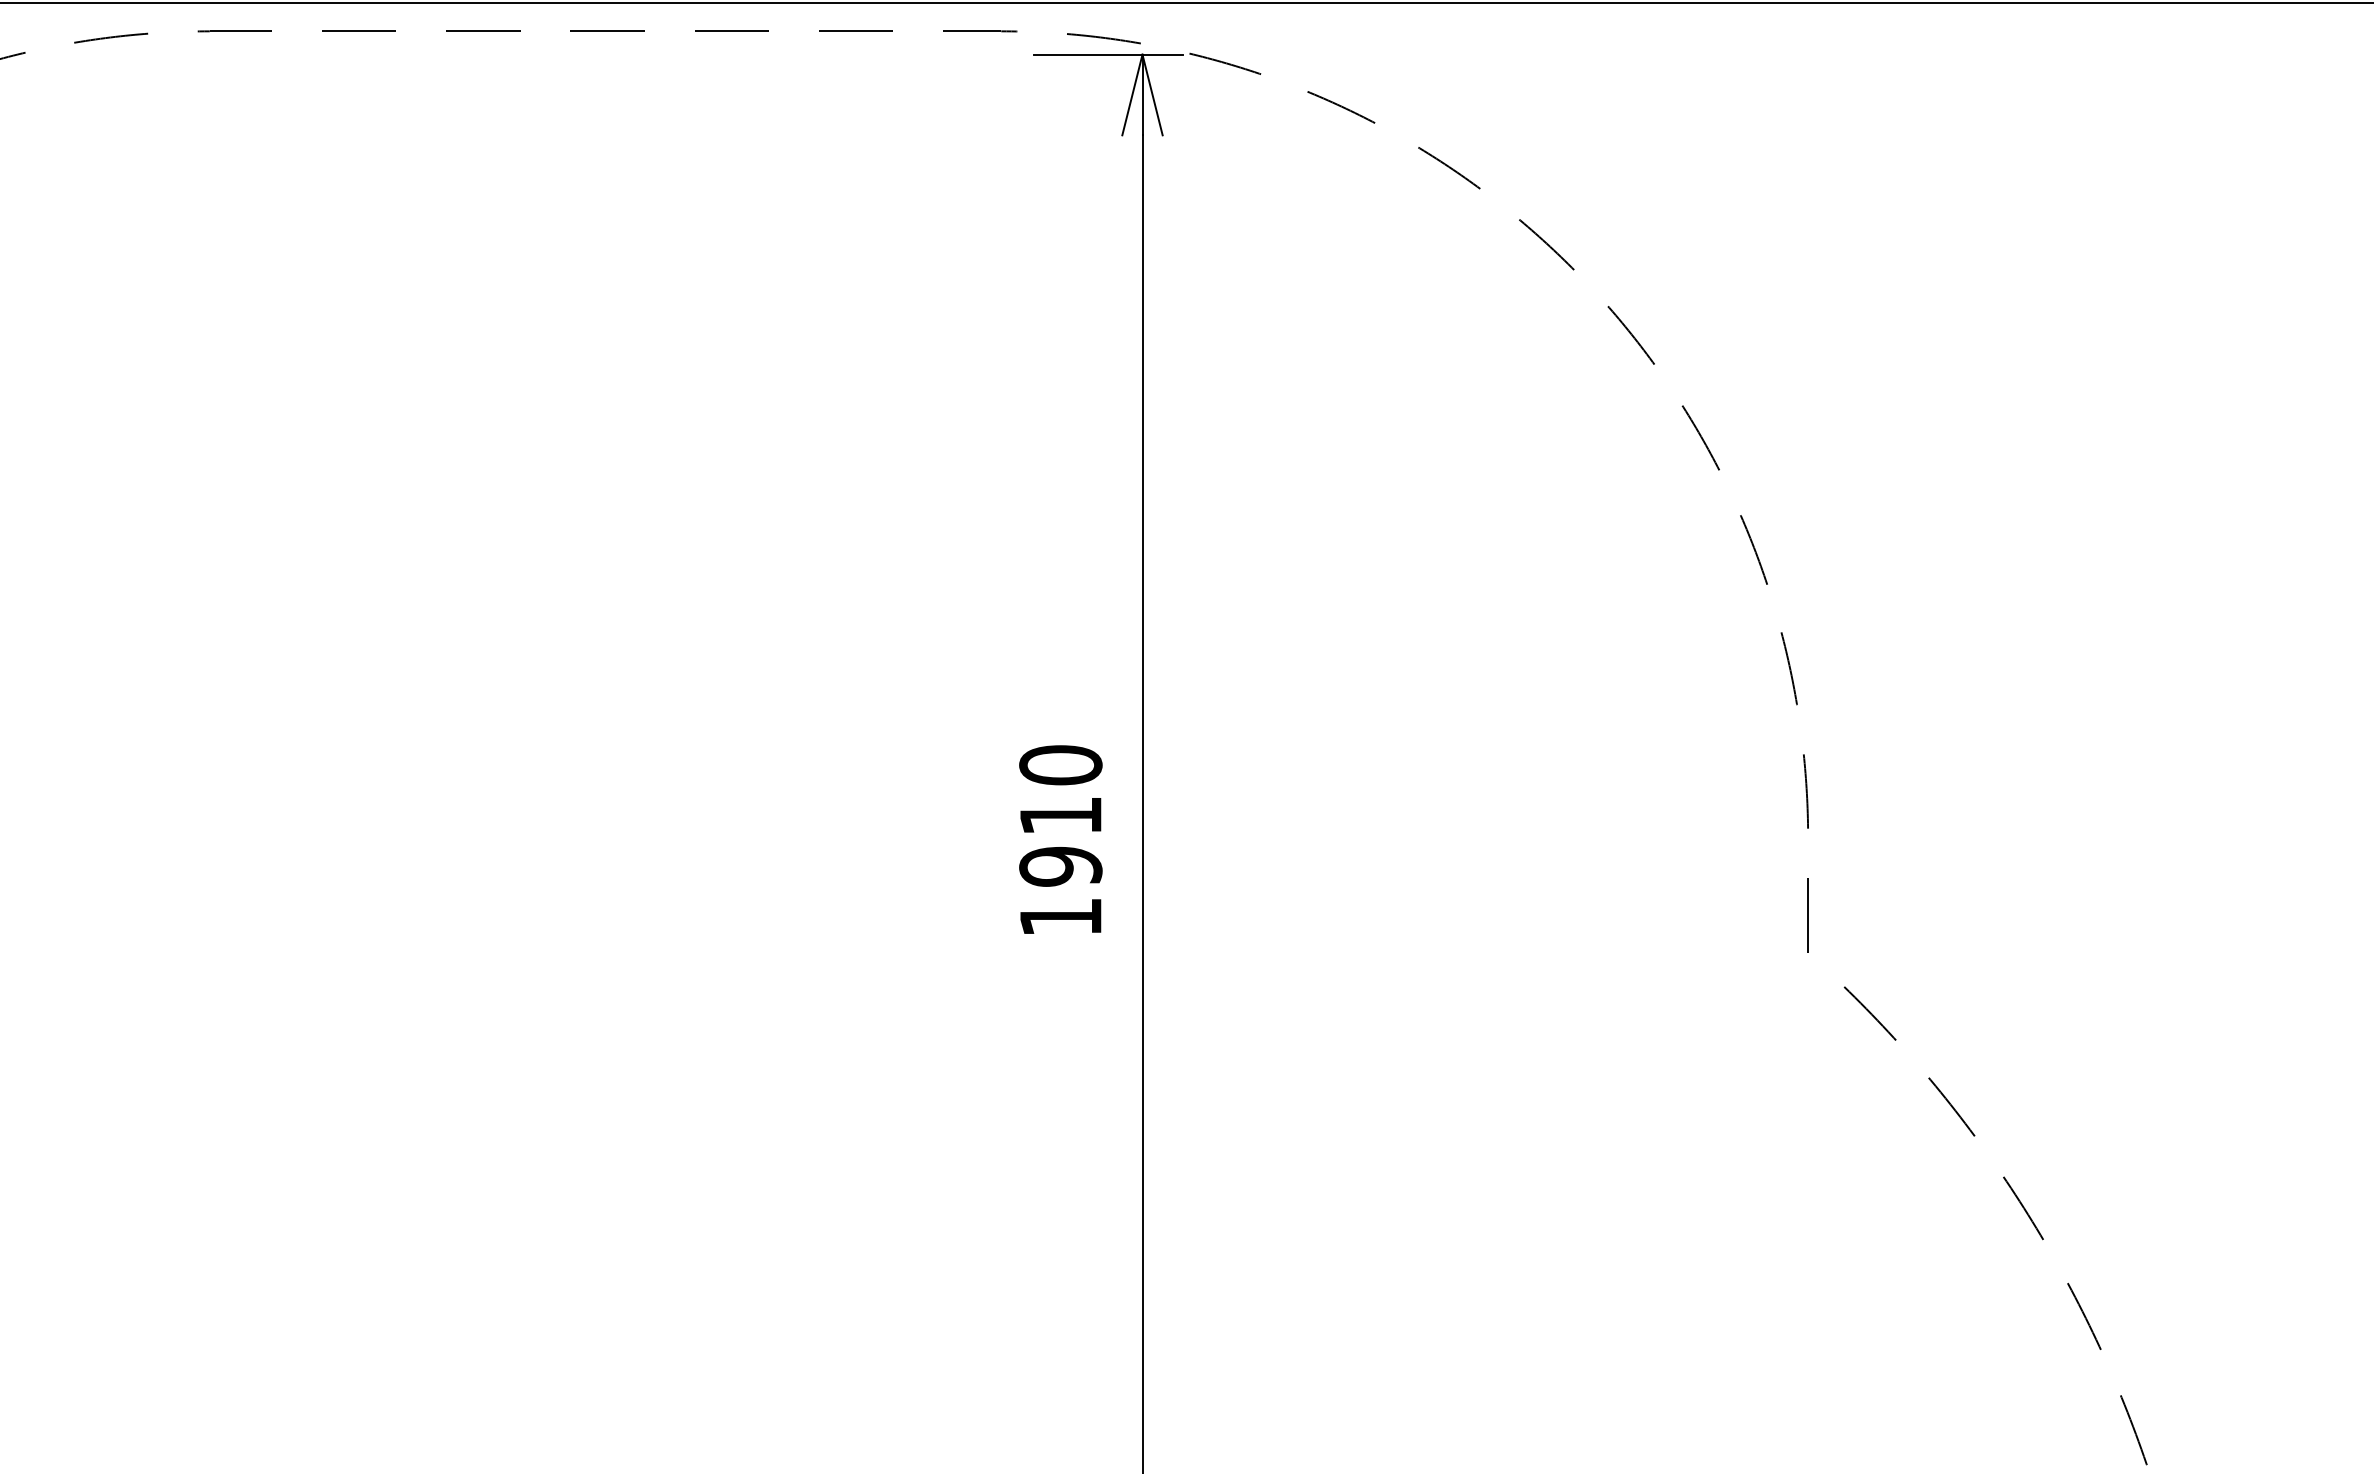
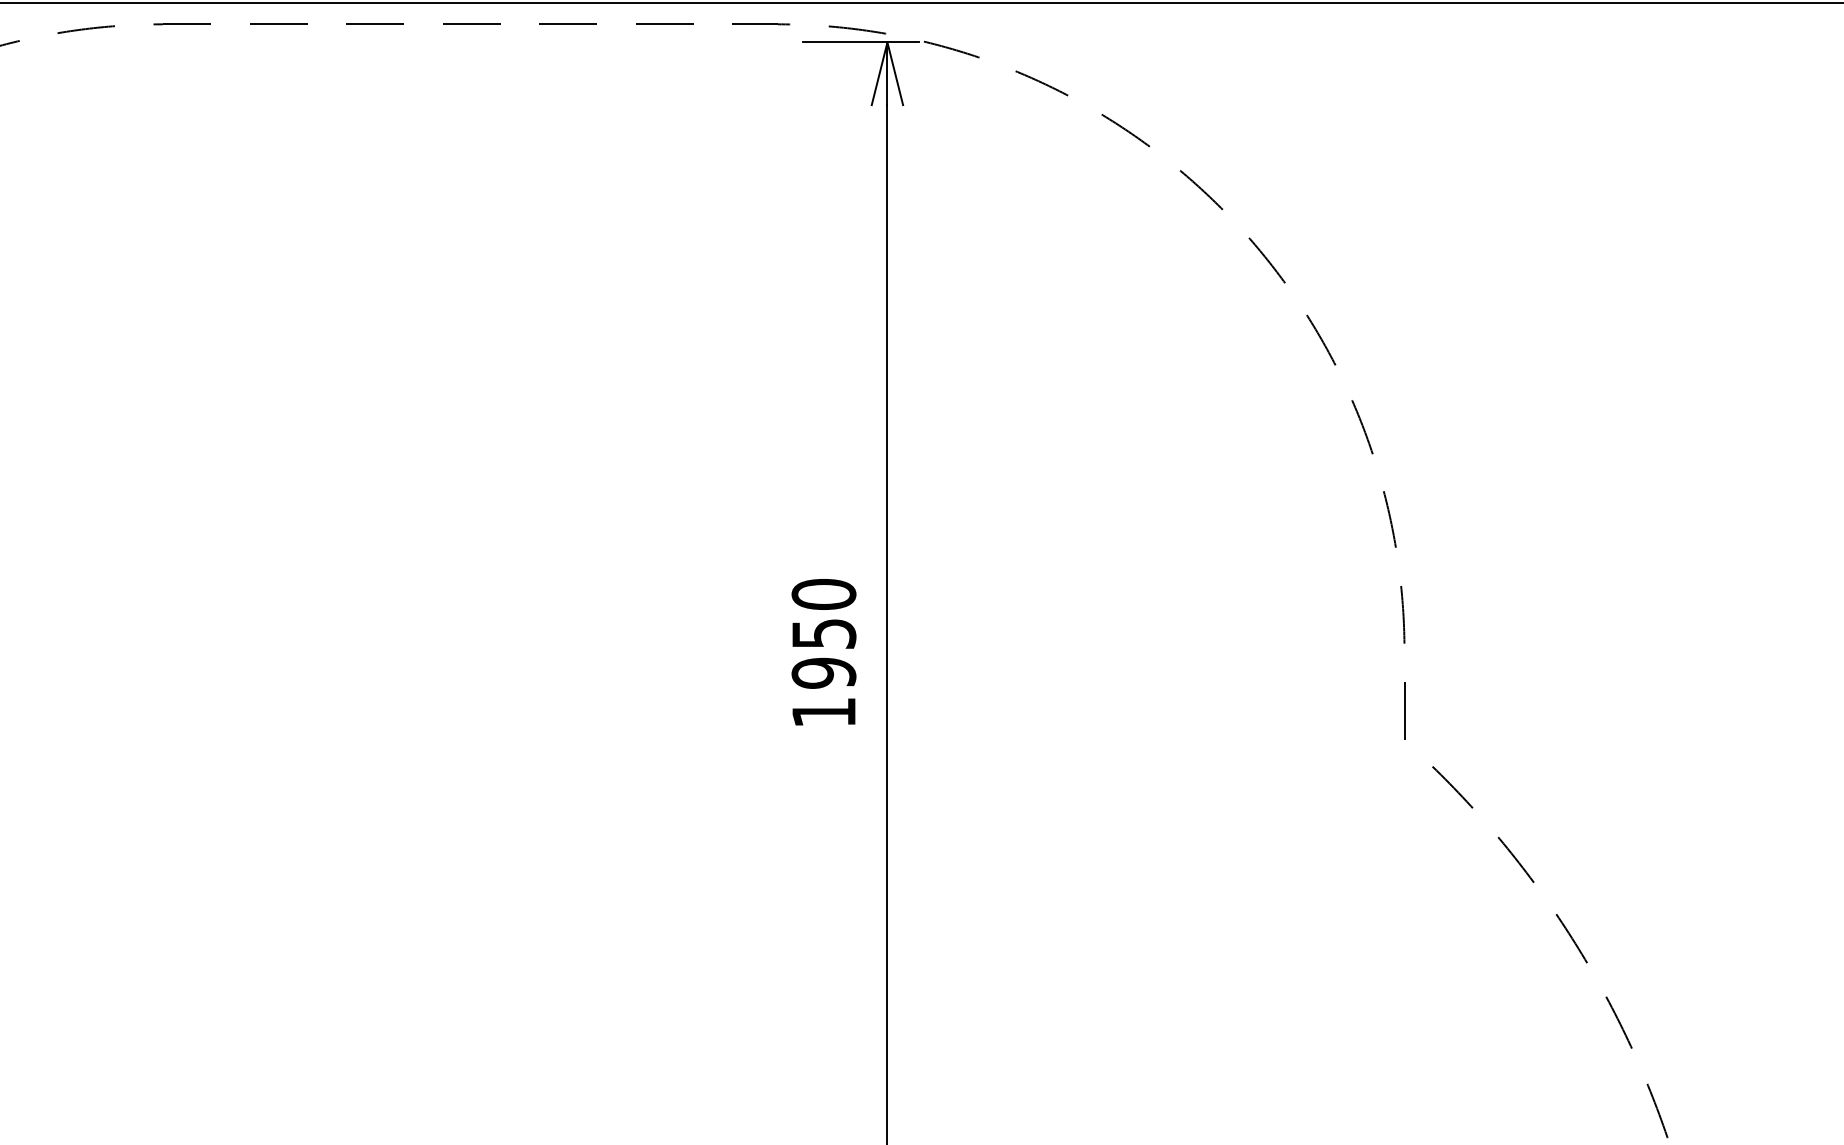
text: (1061, 815) -> (824, 633), 1910 -> 1950

